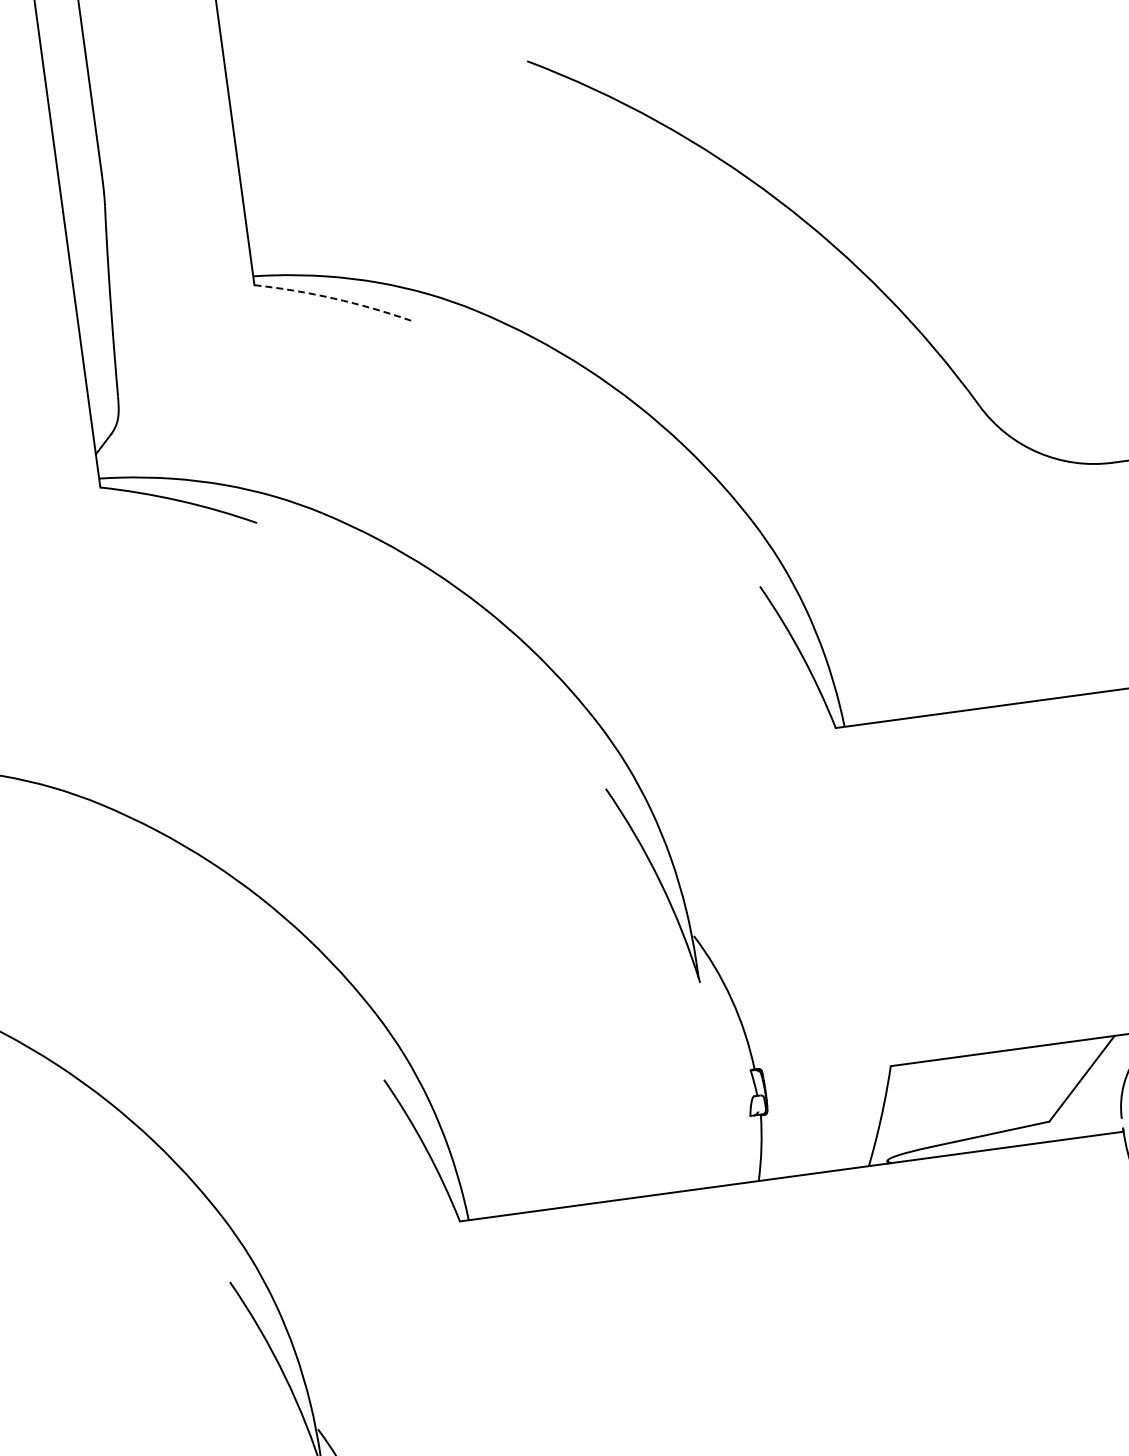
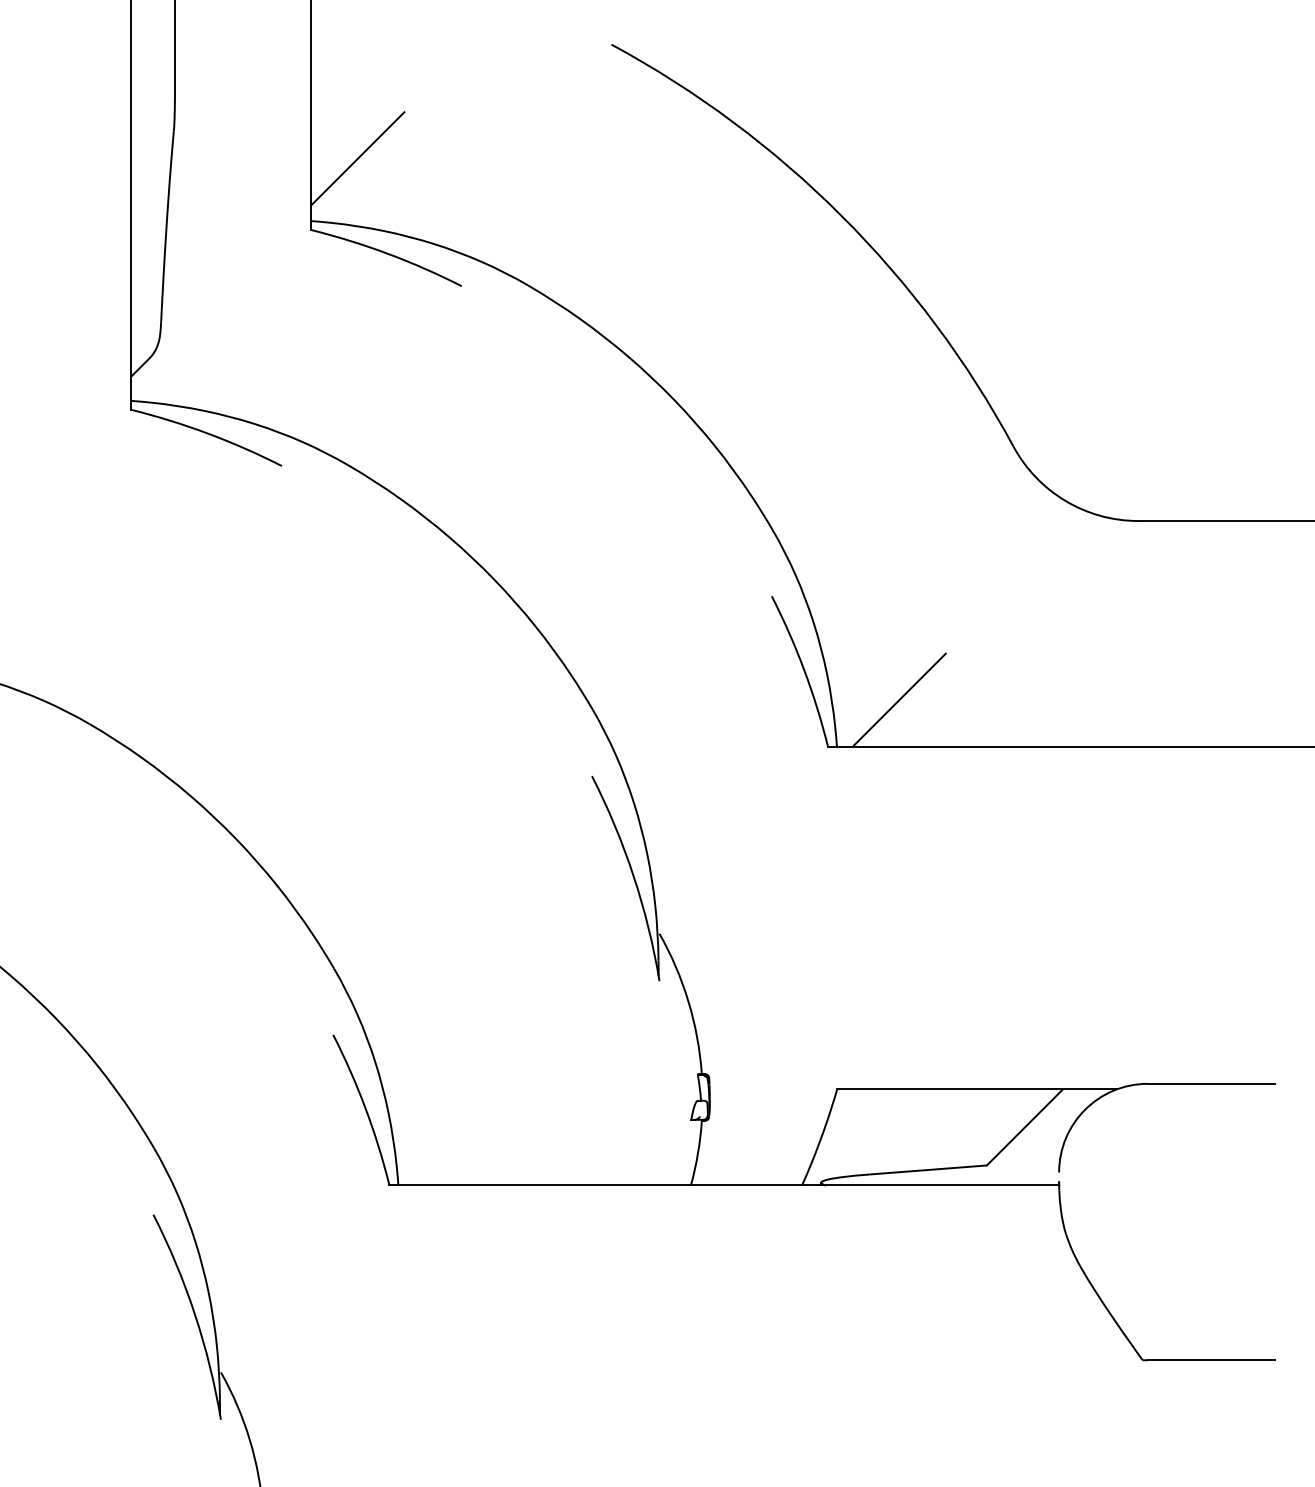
line: (290, 208) -> (357, 158), added
arc: (334, 298) -> (388, 253), dashed -> solid
line: (899, 671) -> (898, 699), added

